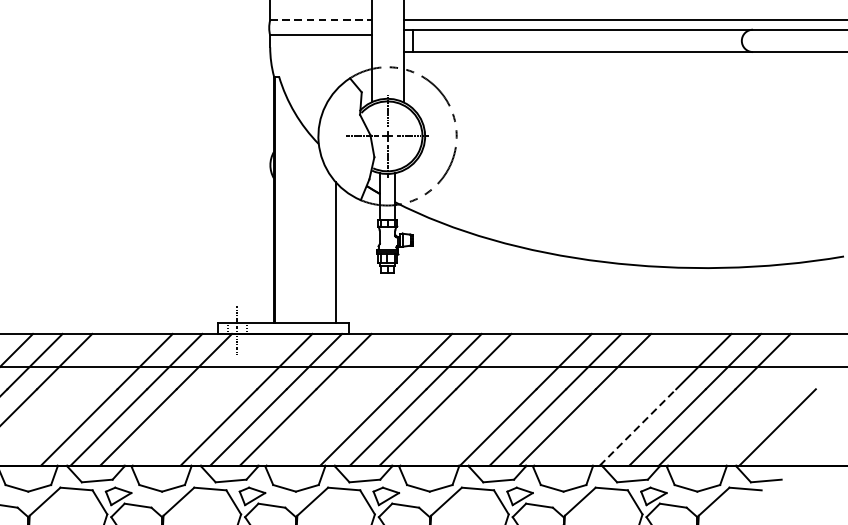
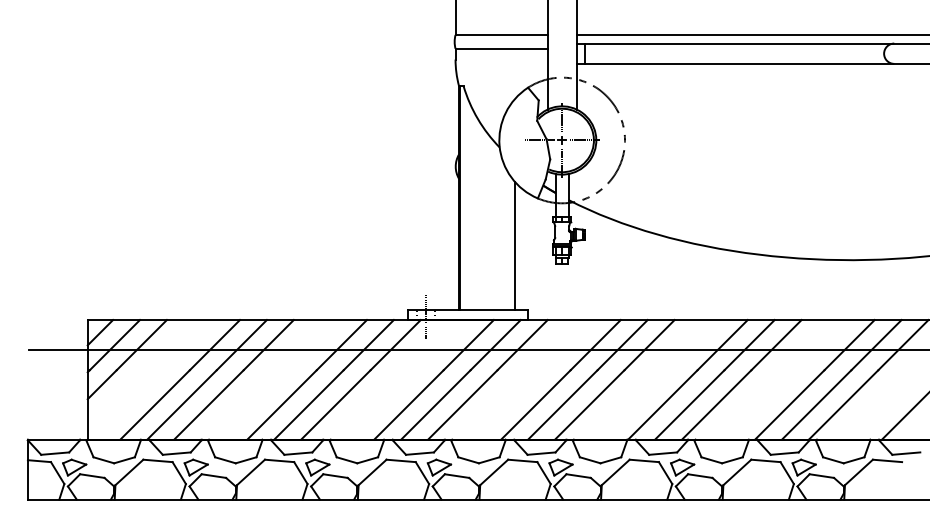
line: (321, 20) -> (502, 35), dashed -> solid
line: (638, 426) -> (790, 404), dashed -> solid

